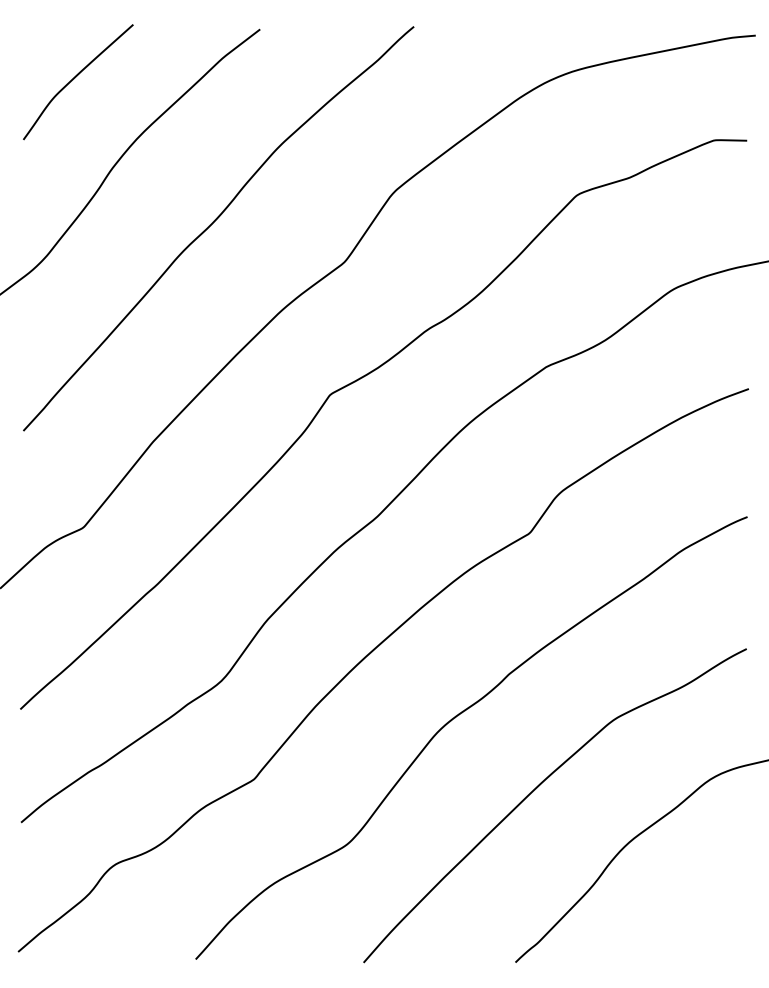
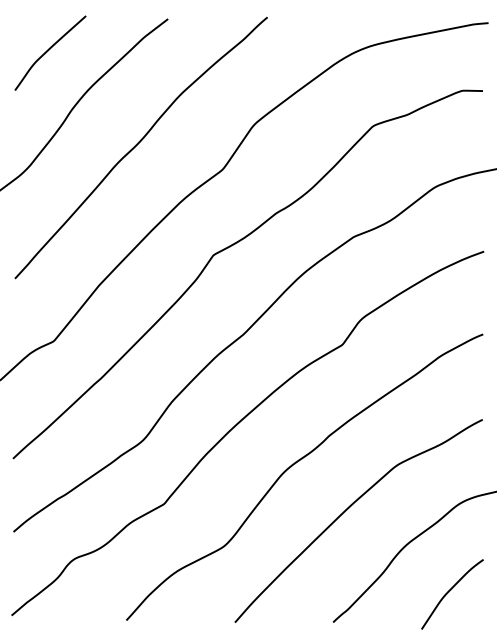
curve: (696, 914) -> (450, 591), added

